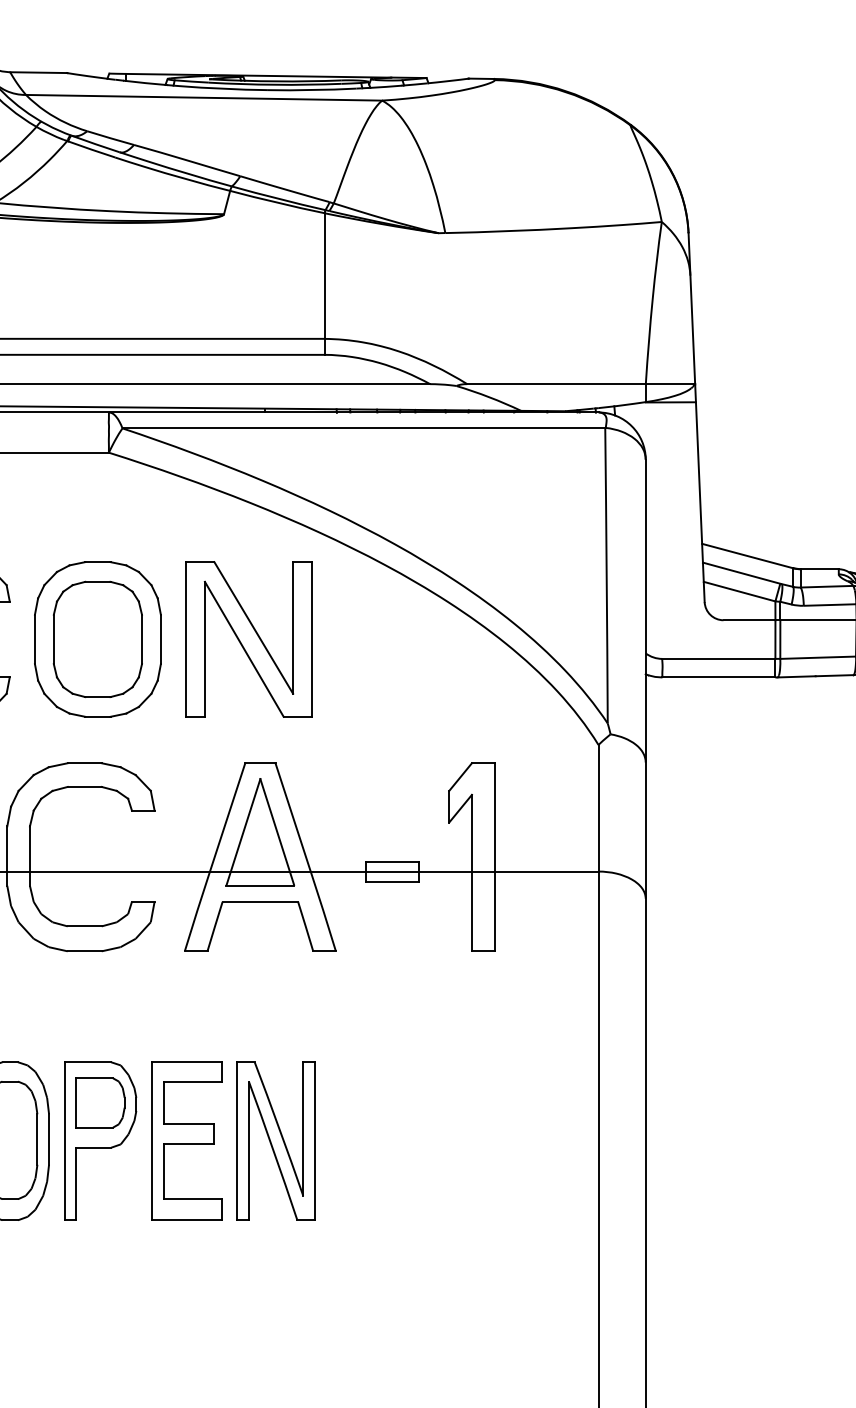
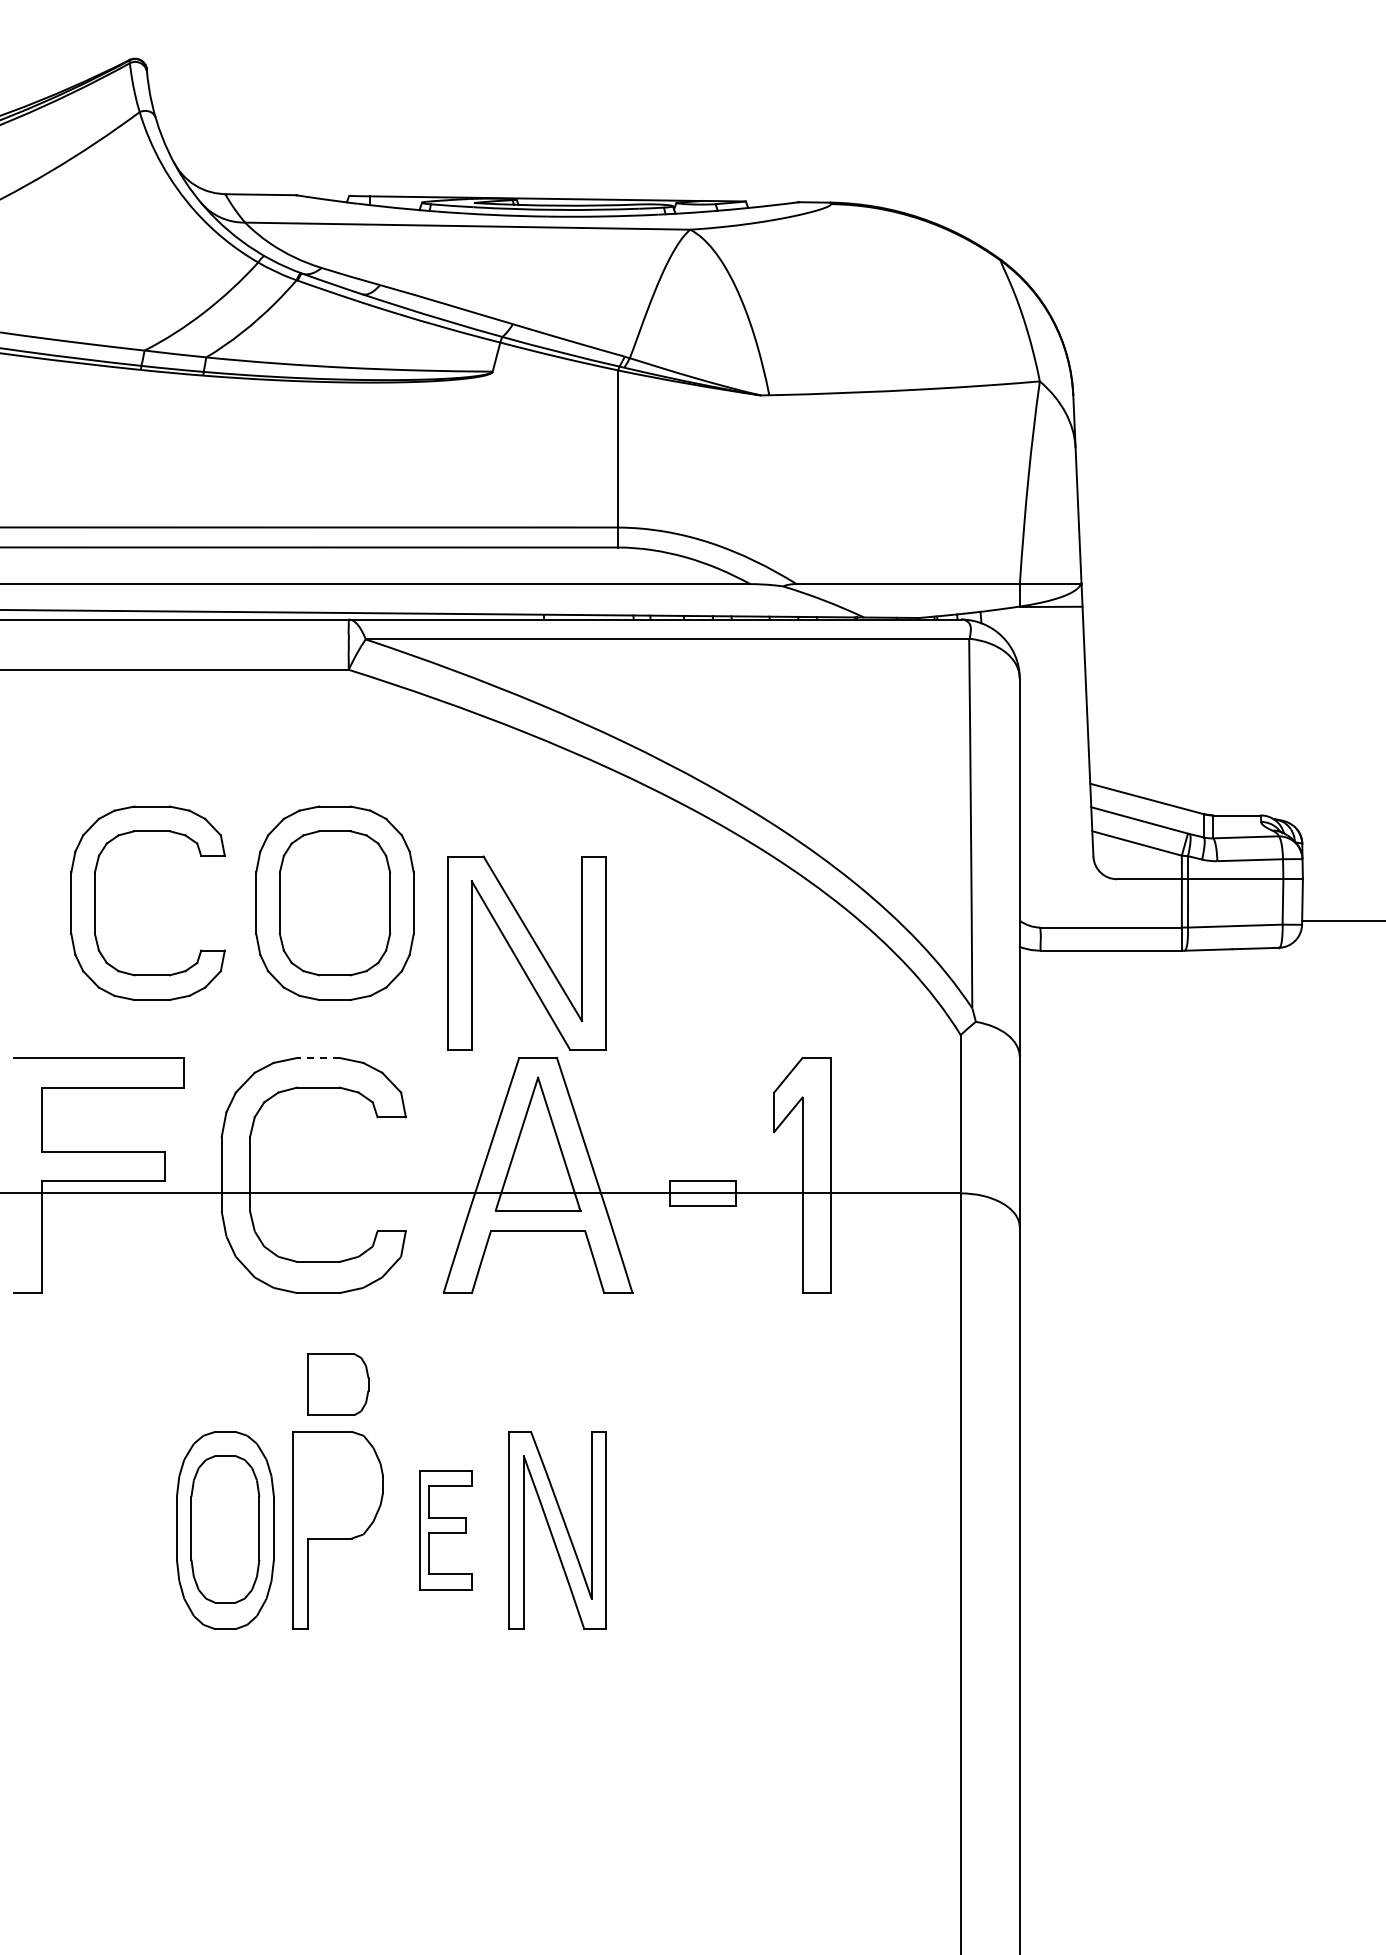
part: (248, 638) -> (526, 952), moved
line: (84, 762) -> (318, 1057), solid -> dashed
part: (100, 1102) -> (338, 1384), moved
part: (186, 1141) -> (445, 1530), size x0.6

